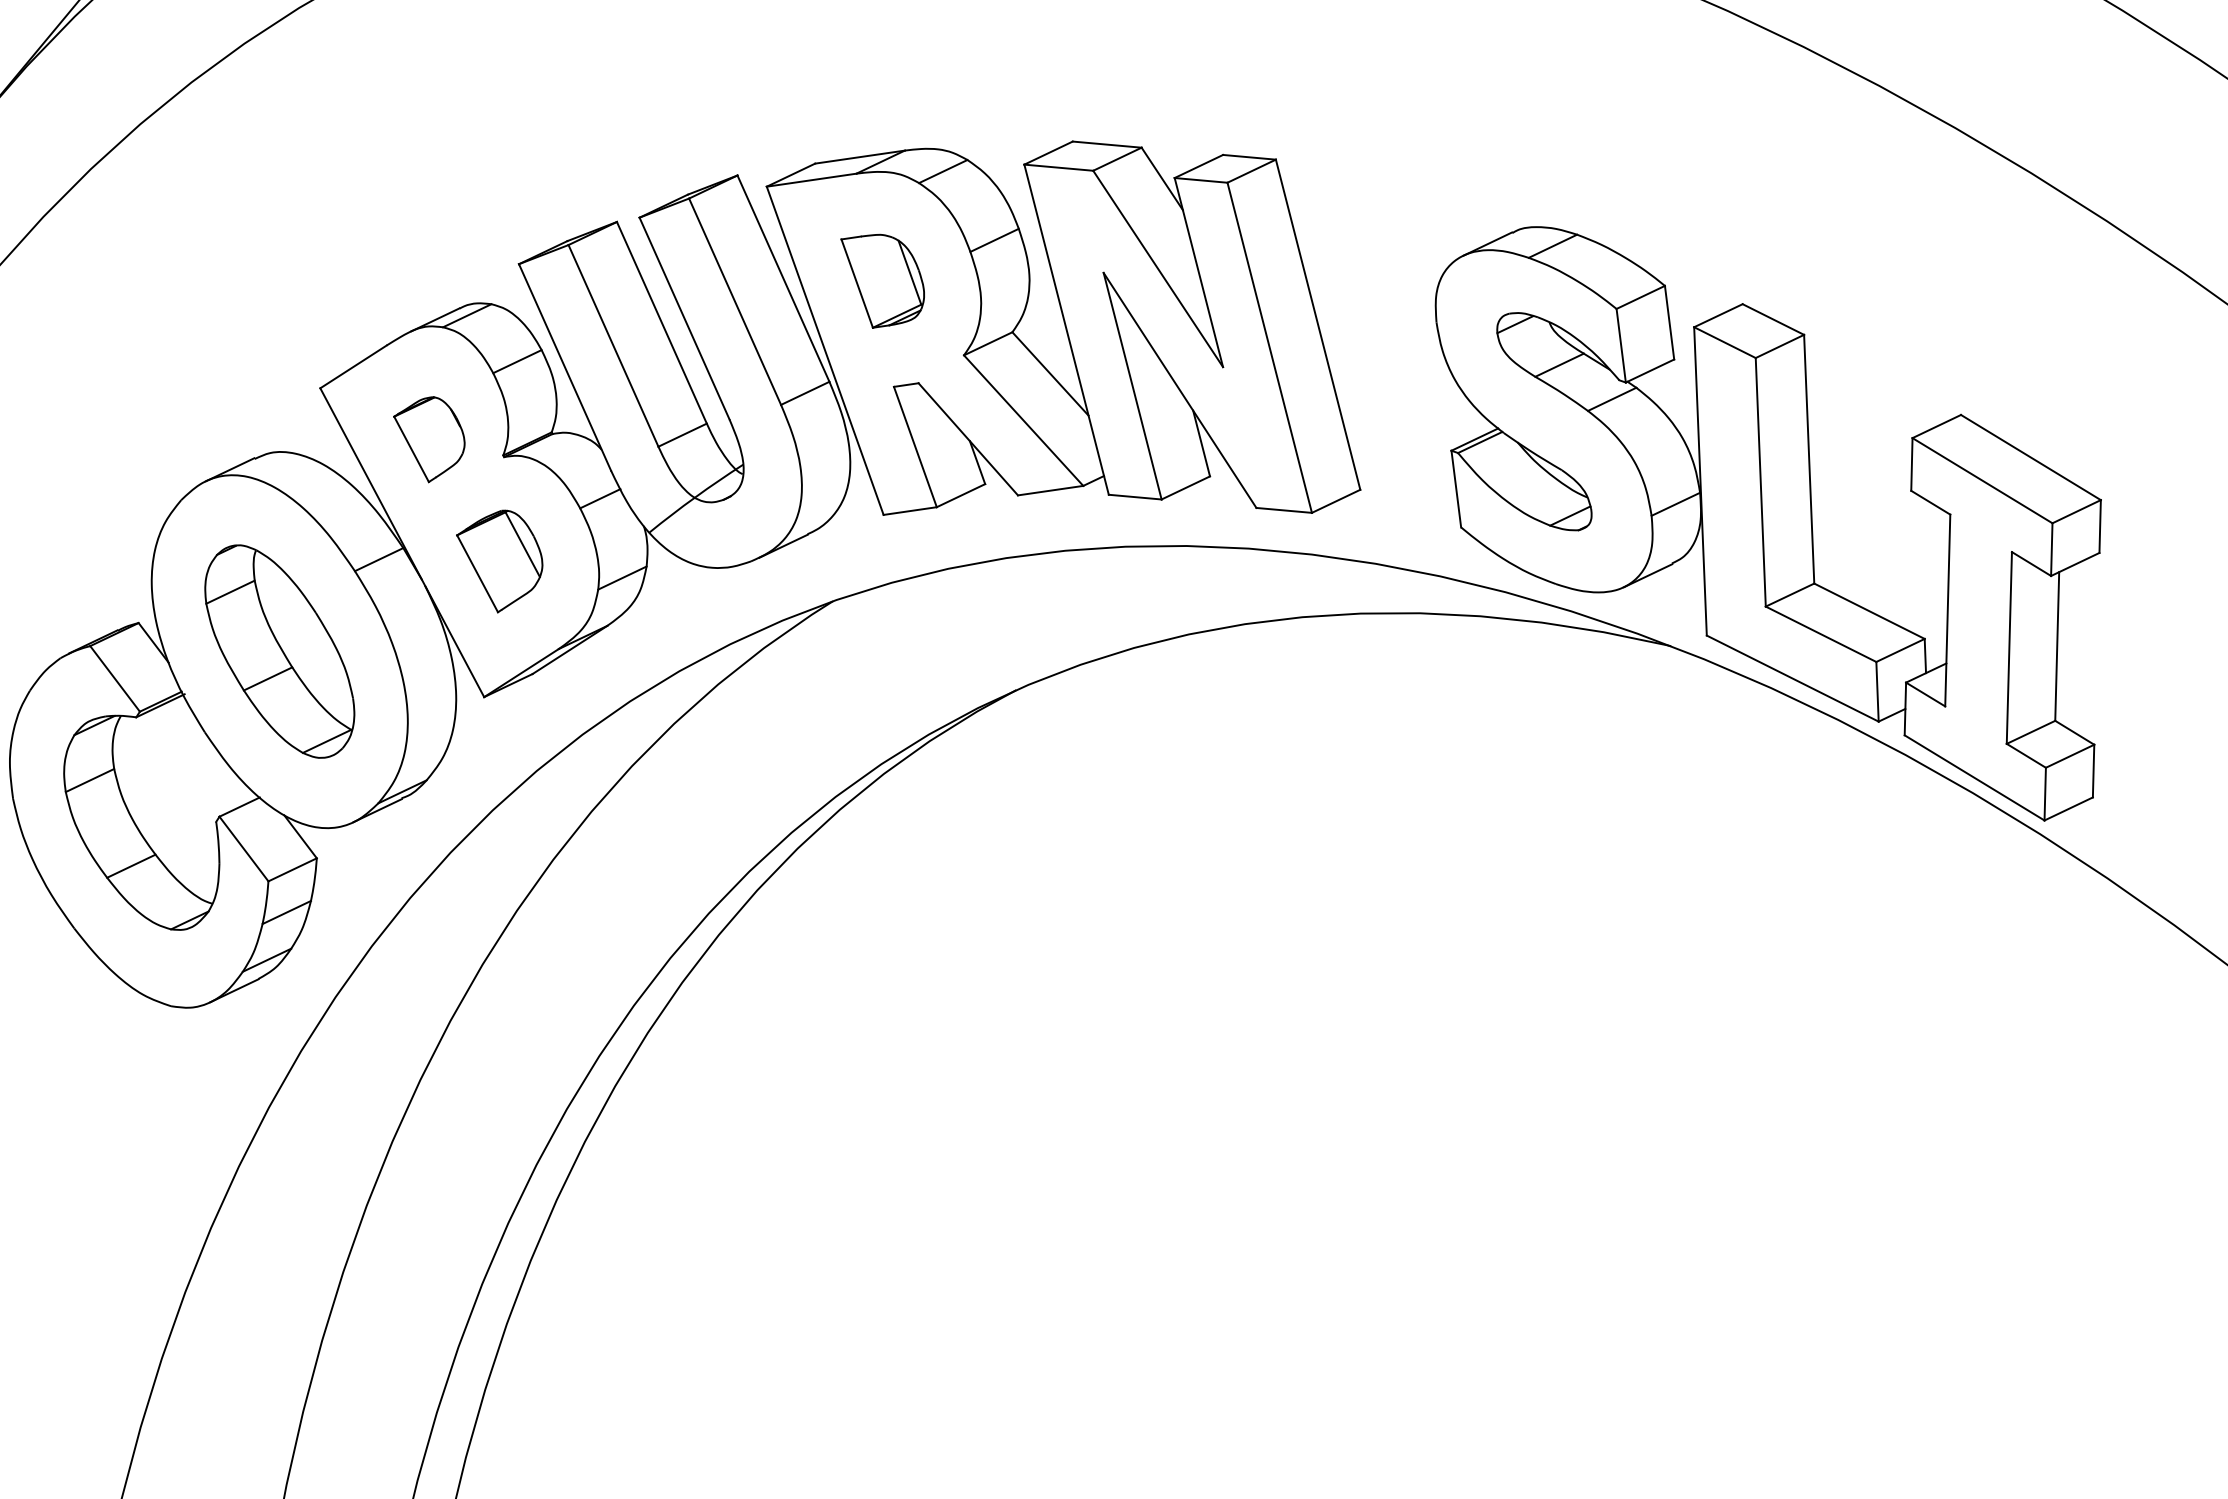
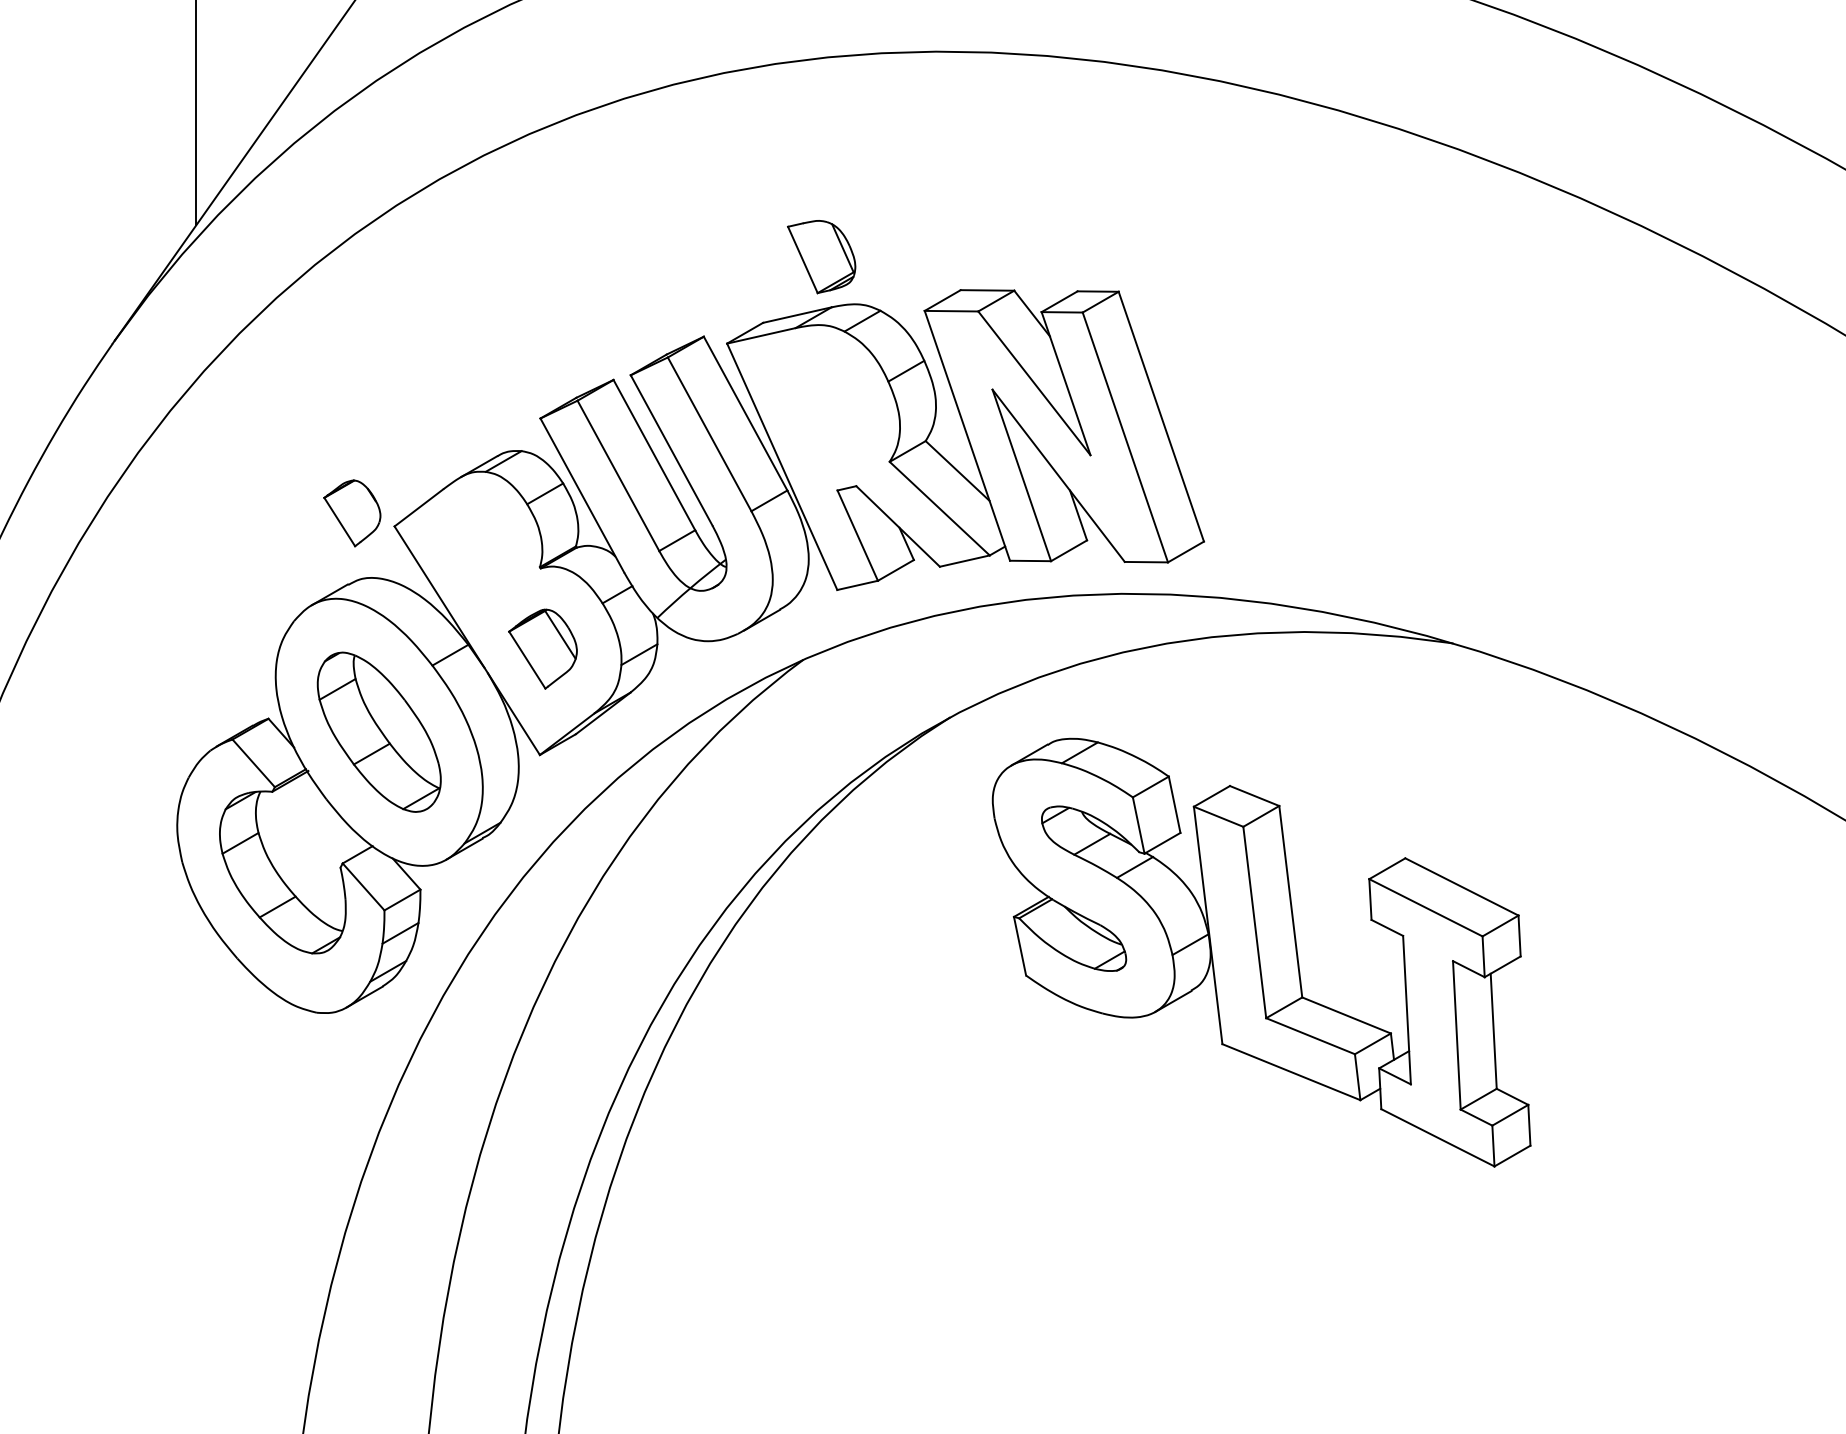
part: (881, 282) -> (821, 257), moved
part: (428, 439) -> (352, 513), moved
part: (1766, 521) -> (1261, 952), moved

